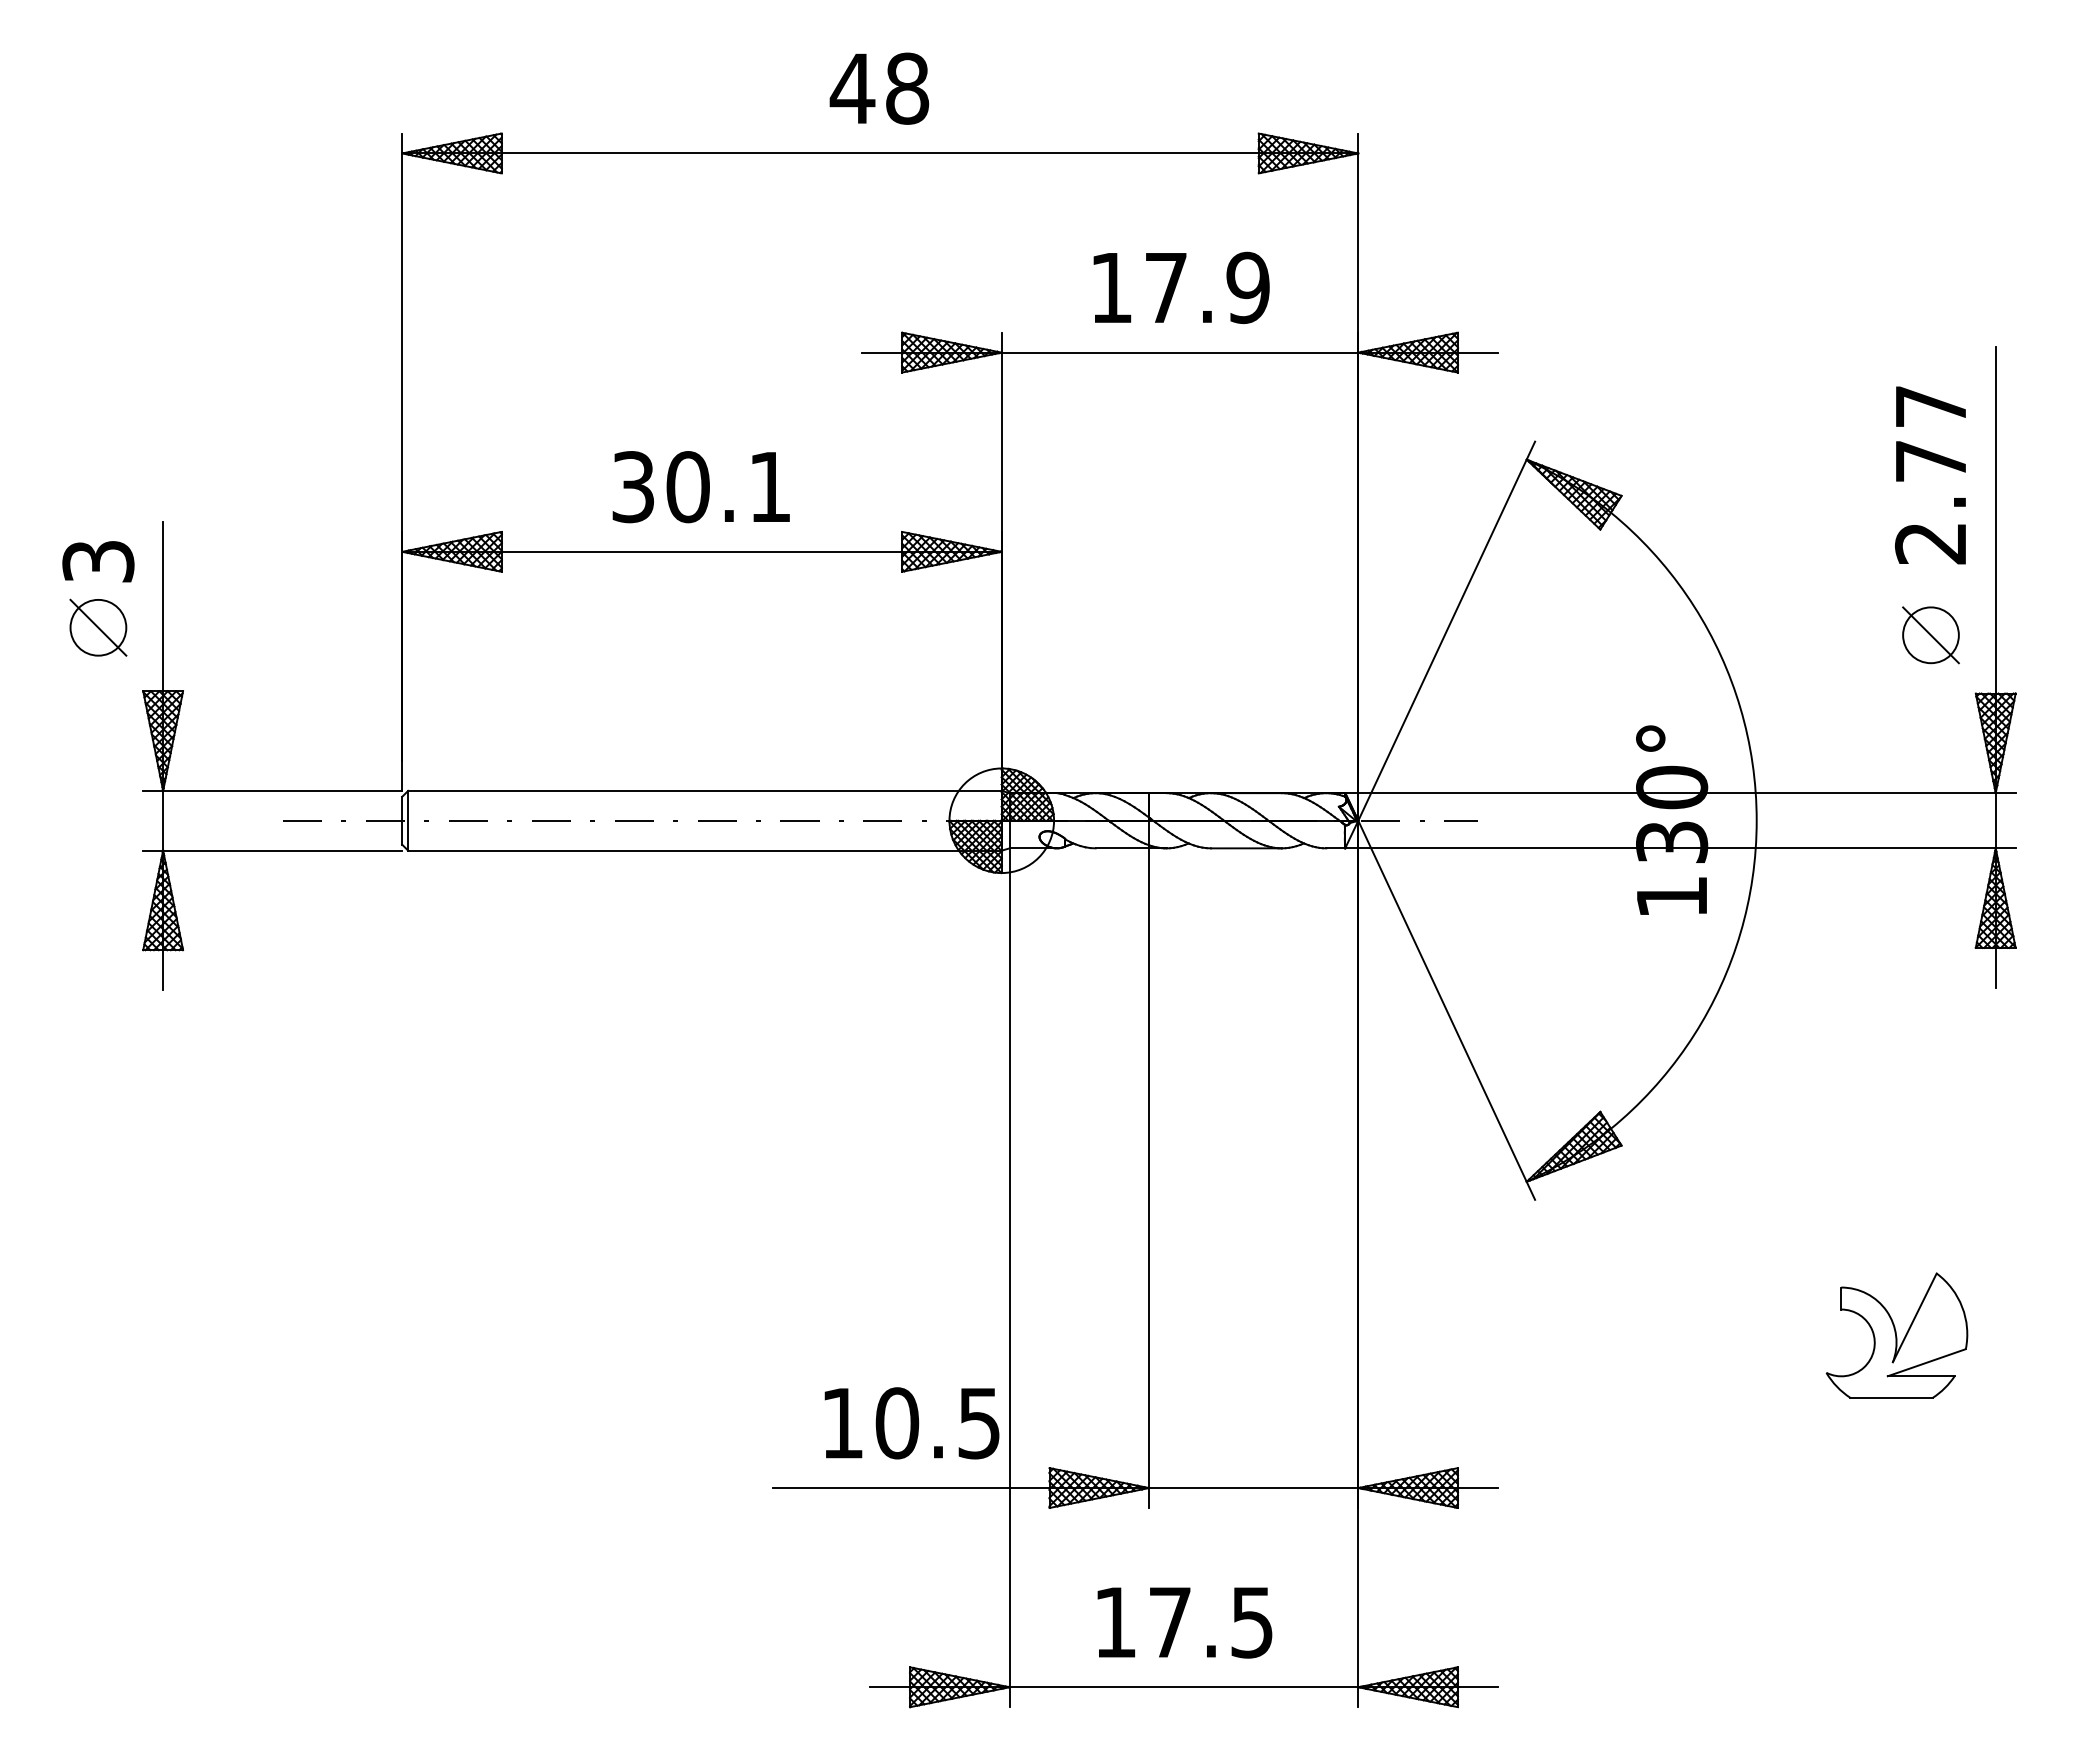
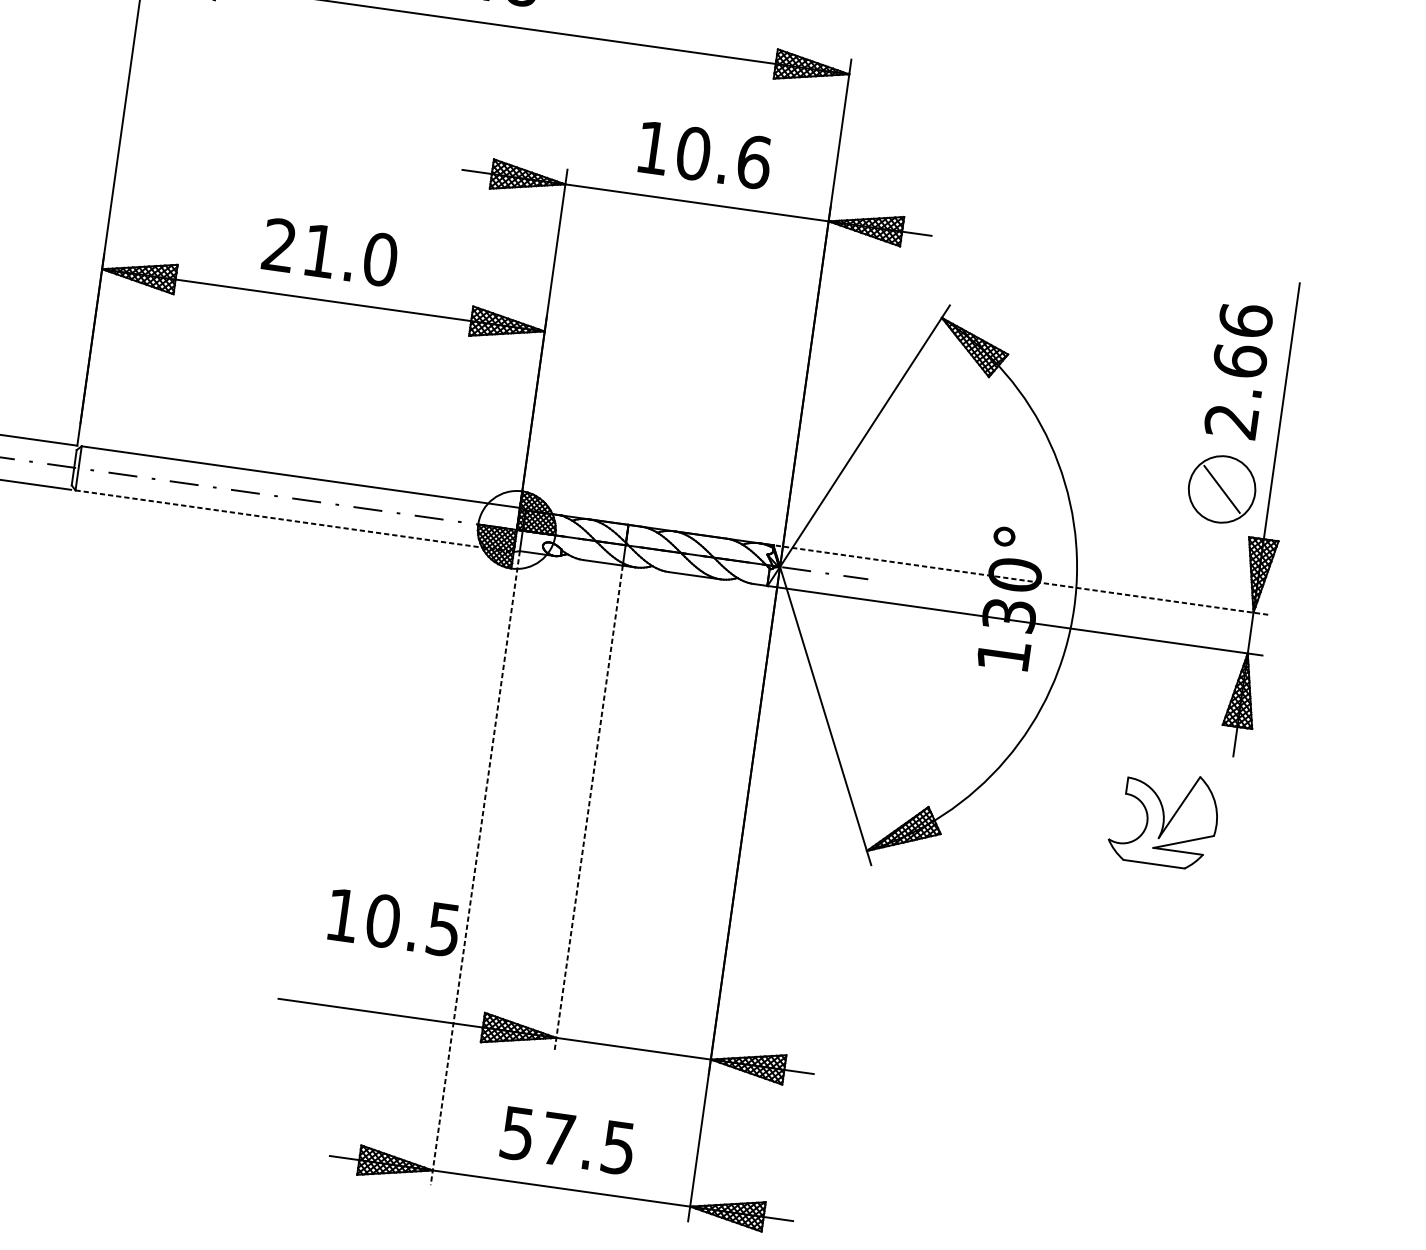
text: (1207, 287) -> (724, 157), 17.9 -> 10.6
text: (1931, 433) -> (1243, 340), 2.77 -> 2.66
text: (701, 487) -> (329, 252), 30.1 -> 21.0
circle: (1930, 635) -> (1221, 489), size x1.6
line: (1680, 793) -> (1020, 580), solid -> dashed
line: (704, 850) -> (294, 521), solid -> dashed
line: (1149, 1178) -> (588, 809), solid -> dashed
line: (1009, 1278) -> (475, 868), solid -> dashed
part: (1896, 1335) -> (1164, 818), moved
text: (911, 1423) -> (393, 922), moved
text: (1115, 1622) -> (517, 1133), 17.5 -> 57.5

